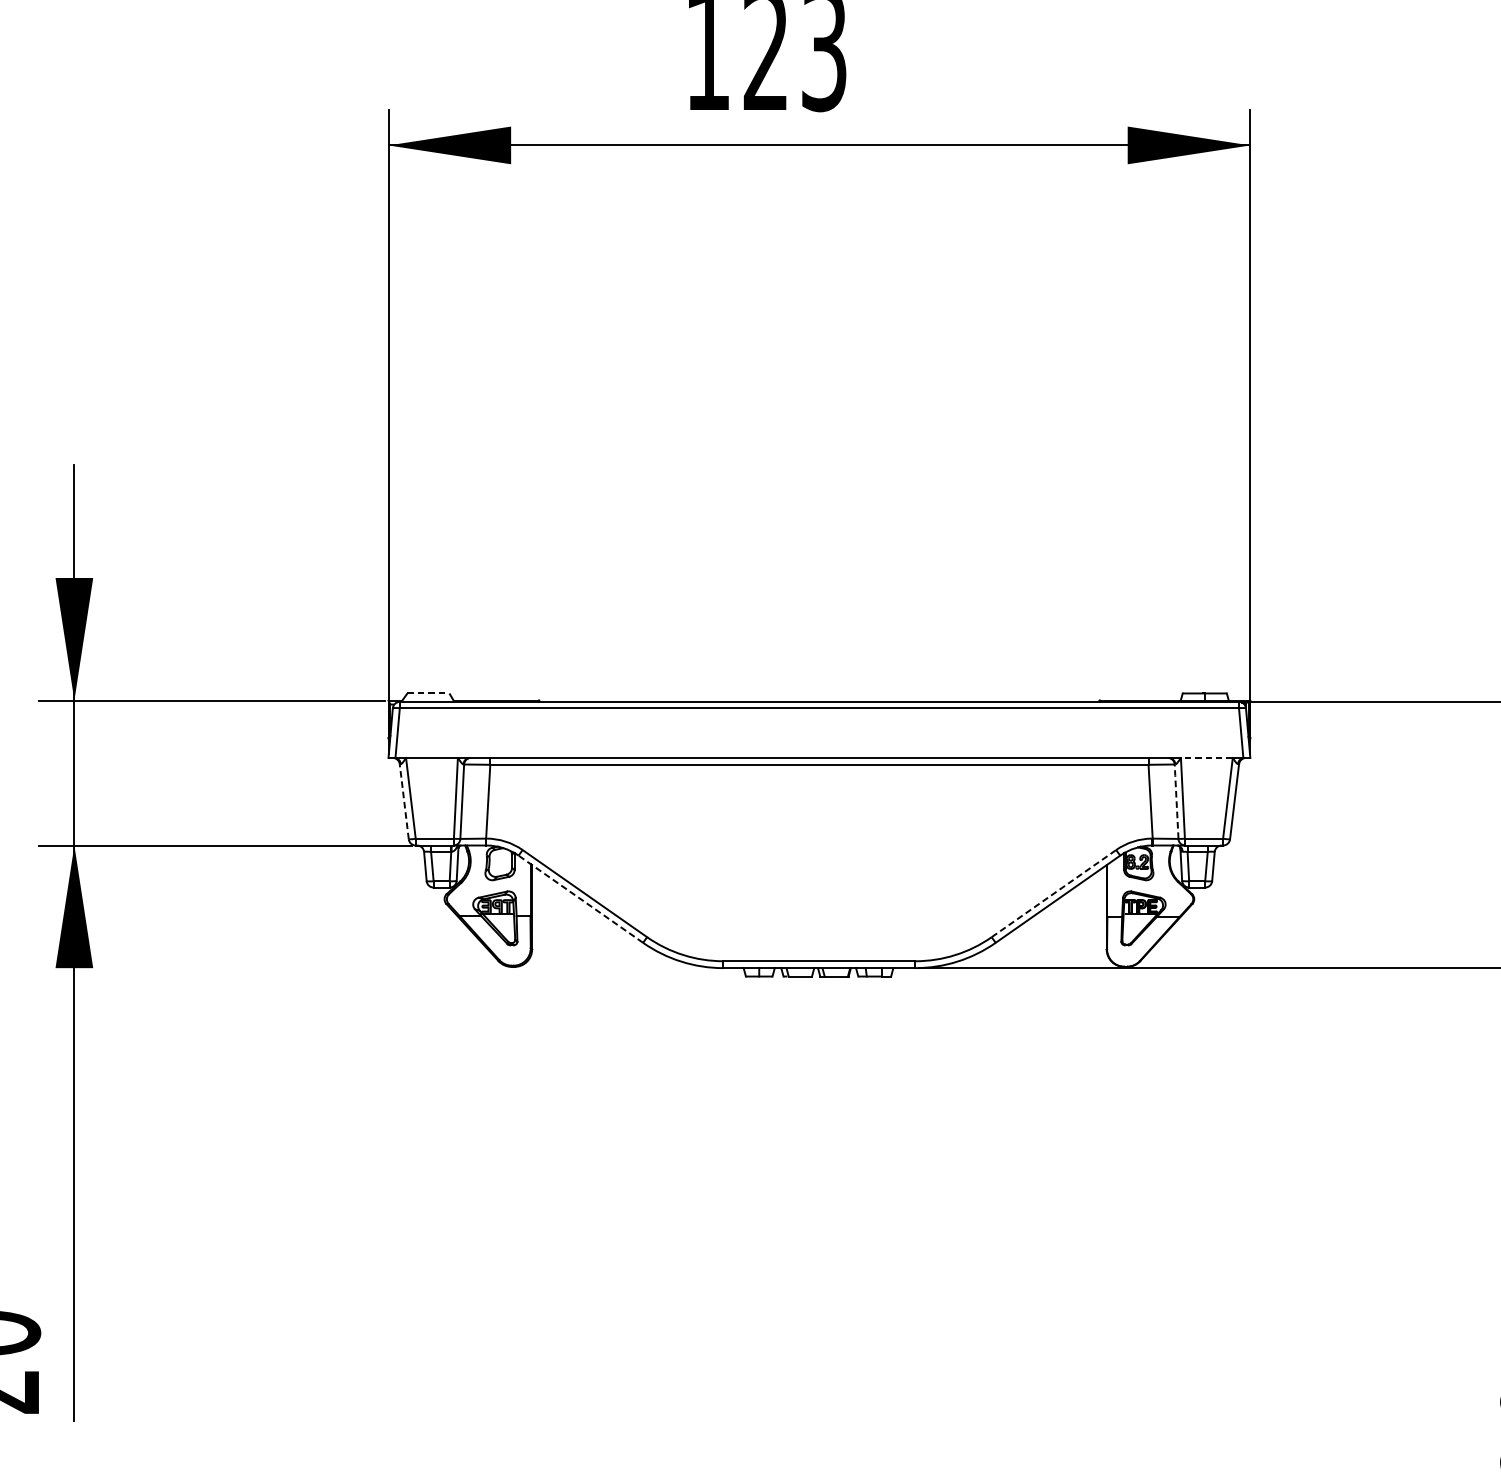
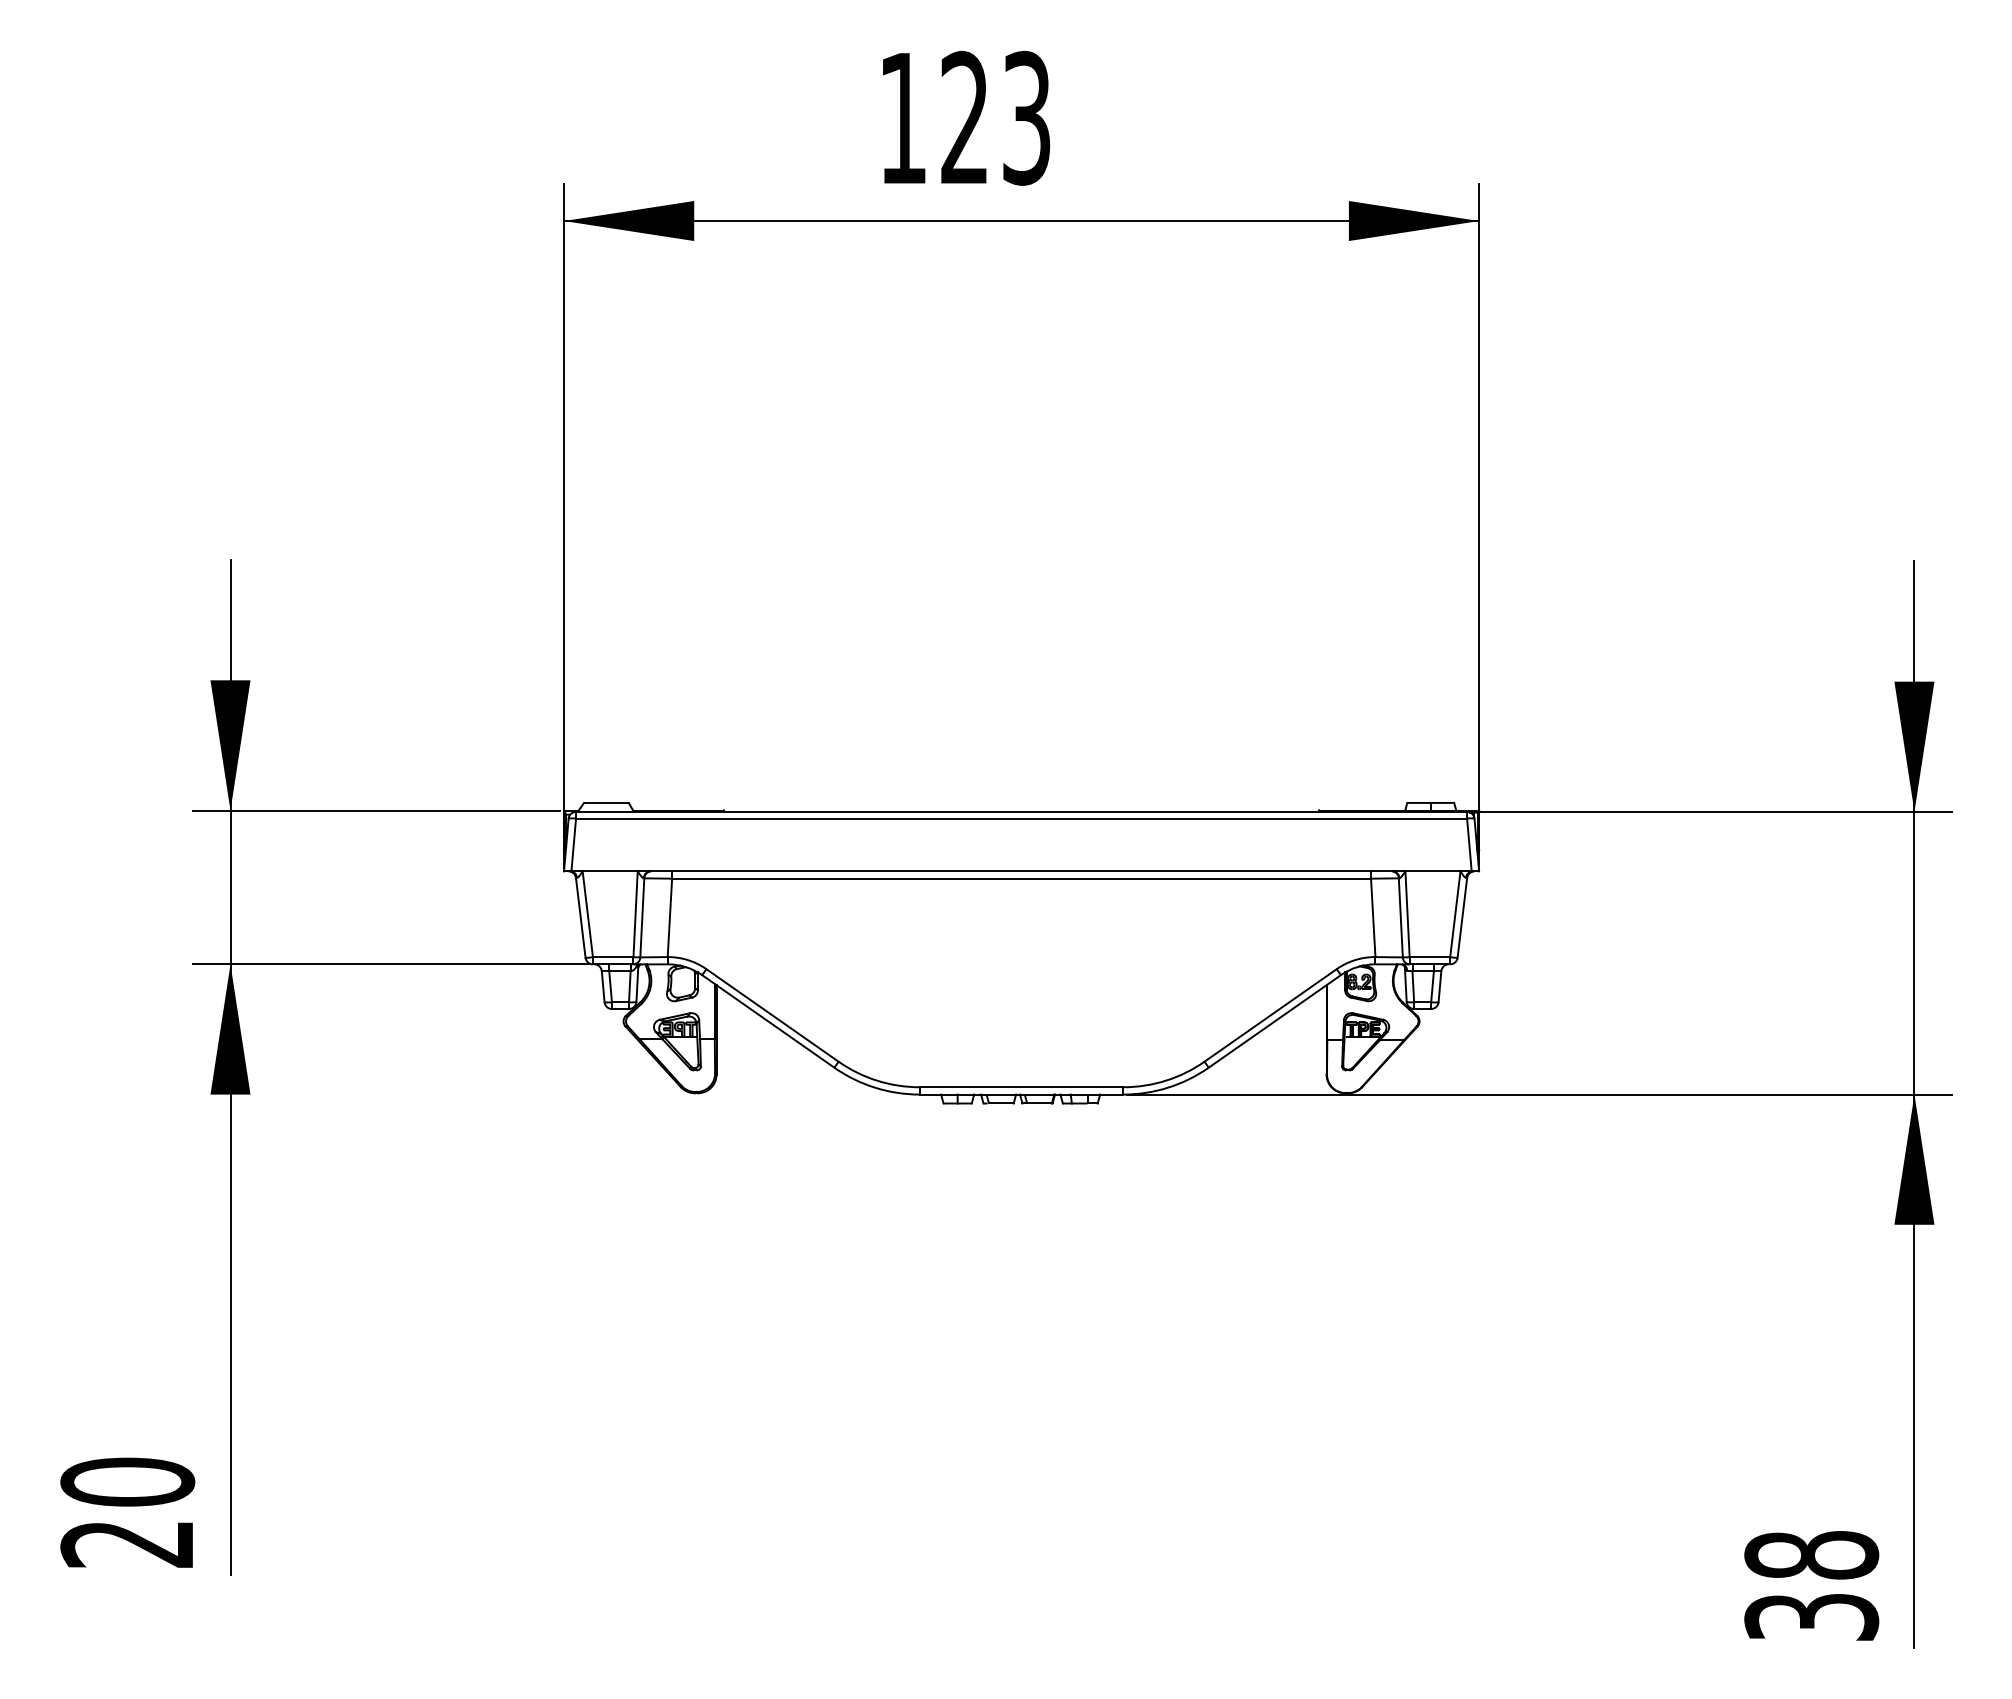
line: (428, 693) -> (606, 802), dashed -> solid
line: (1206, 758) -> (1432, 871), dashed -> solid
line: (404, 801) -> (580, 917), dashed -> solid
line: (1176, 801) -> (1400, 917), dashed -> solid
line: (1053, 893) -> (1270, 1015), dashed -> solid
line: (581, 899) -> (768, 1021), dashed -> solid

